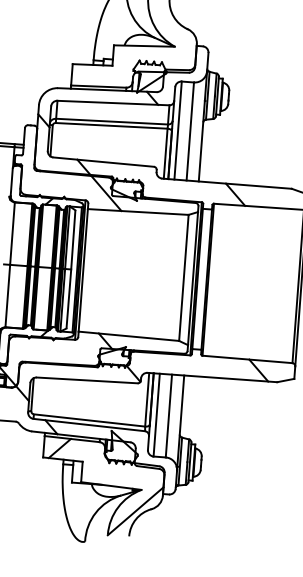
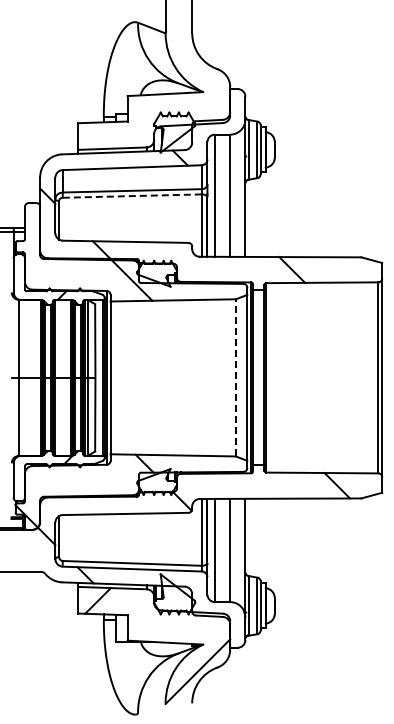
line: (111, 126) -> (132, 196), solid -> dashed
line: (183, 277) -> (235, 377), solid -> dashed

